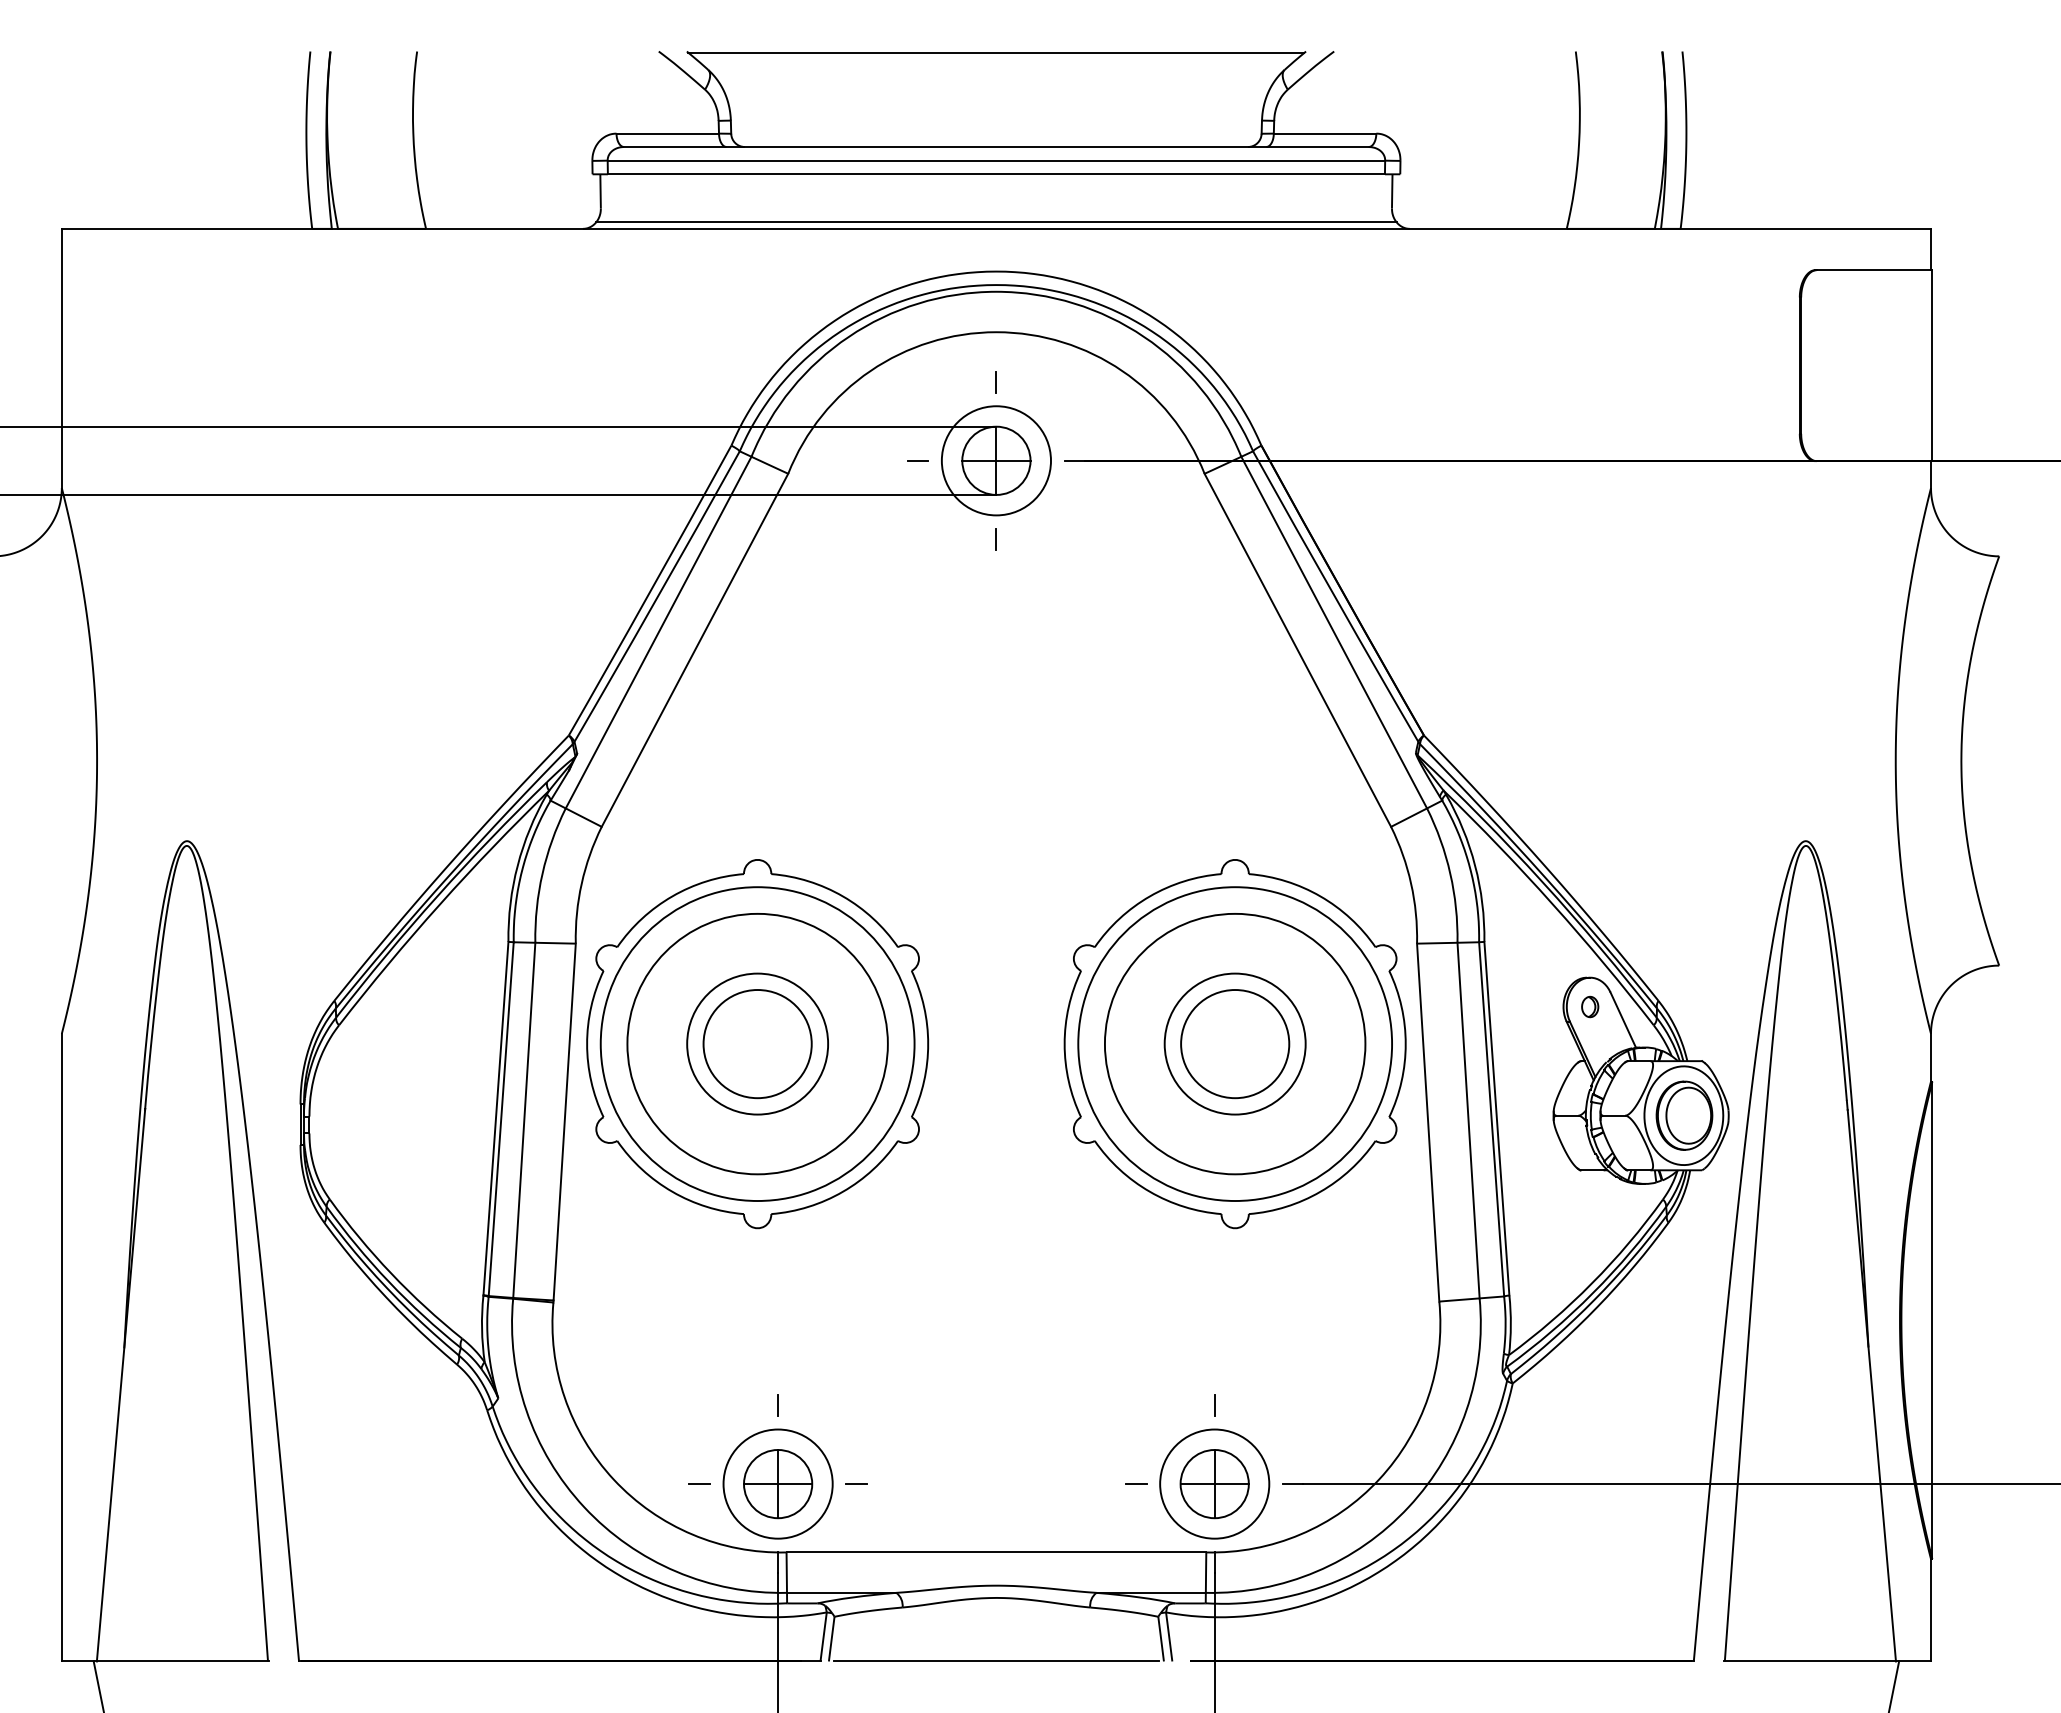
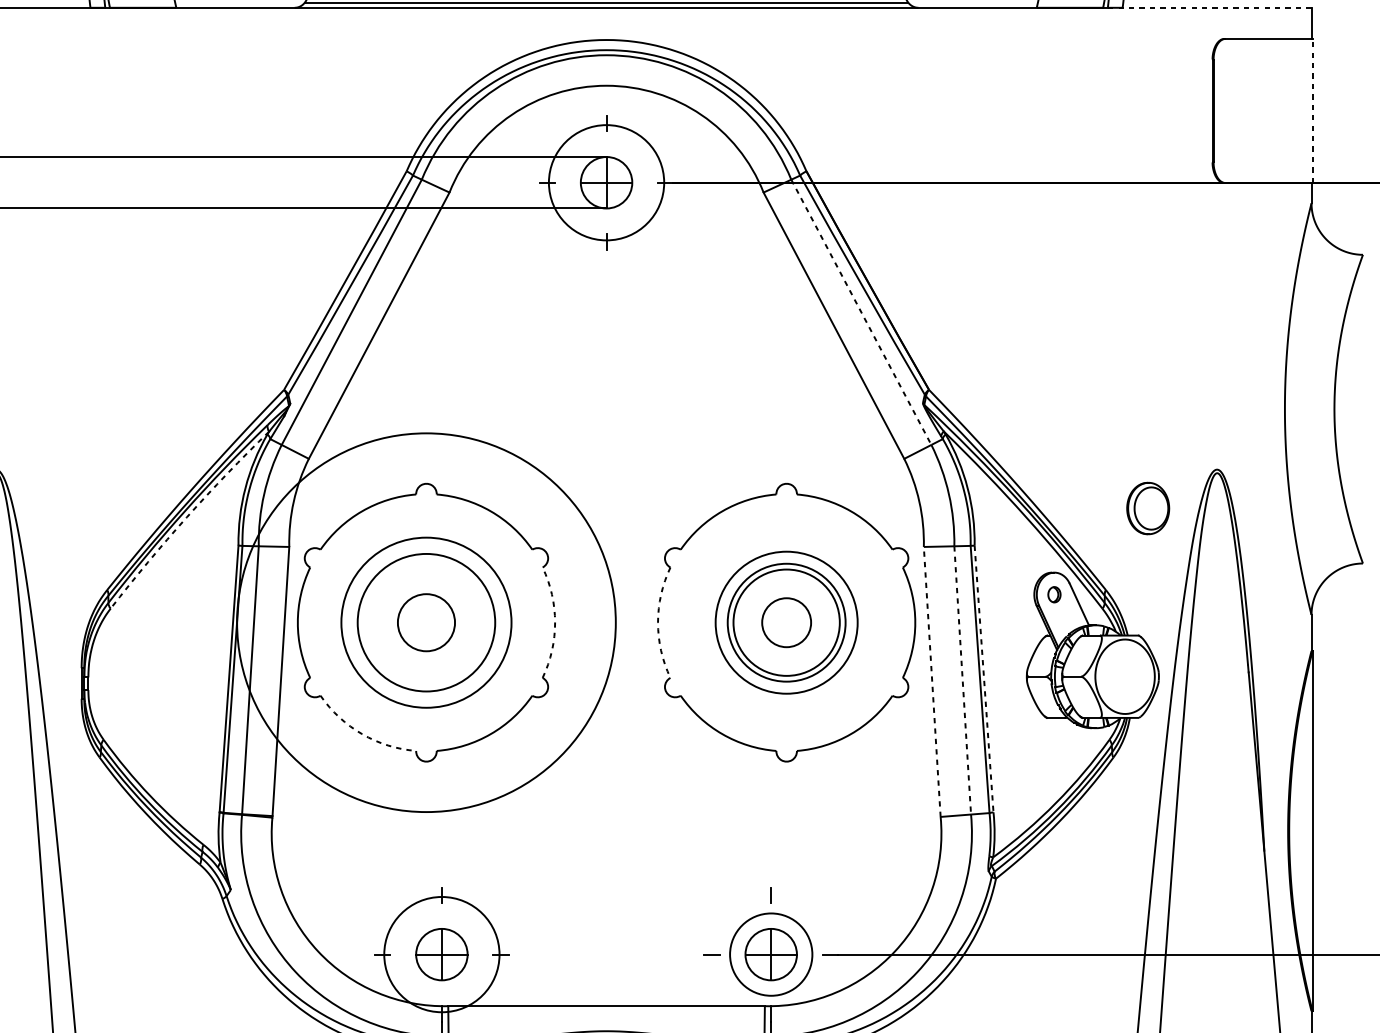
line: (1795, 228) -> (1209, 7), solid -> dashed
line: (1932, 365) -> (1312, 110), solid -> dashed
circle: (996, 460) -> (606, 182), size x1.4
line: (1334, 632) -> (861, 312), solid -> dashed
arc: (440, 904) -> (187, 517), solid -> dashed
circle: (757, 1043) -> (426, 622), size x0.7
circle: (757, 1043) -> (426, 622), size x1.6
circle: (1234, 1043) -> (786, 622), size x0.6
circle: (757, 1044) -> (426, 623), size x0.7
circle: (757, 1044) -> (426, 623), size x1.6
arc: (928, 1044) -> (555, 623), solid -> dashed
arc: (1064, 1044) -> (657, 623), solid -> dashed
circle: (1235, 1044) -> (786, 623), size x0.6
circle: (1235, 1044) -> (786, 623), size x0.6
part: (1684, 1115) -> (1148, 508), moved
line: (1496, 1119) -> (983, 679), solid -> dashed
line: (1468, 1121) -> (962, 681), solid -> dashed
line: (1428, 1122) -> (932, 681), solid -> dashed
arc: (672, 1191) -> (362, 733), solid -> dashed
circle: (777, 1483) -> (441, 954), size x1.4

